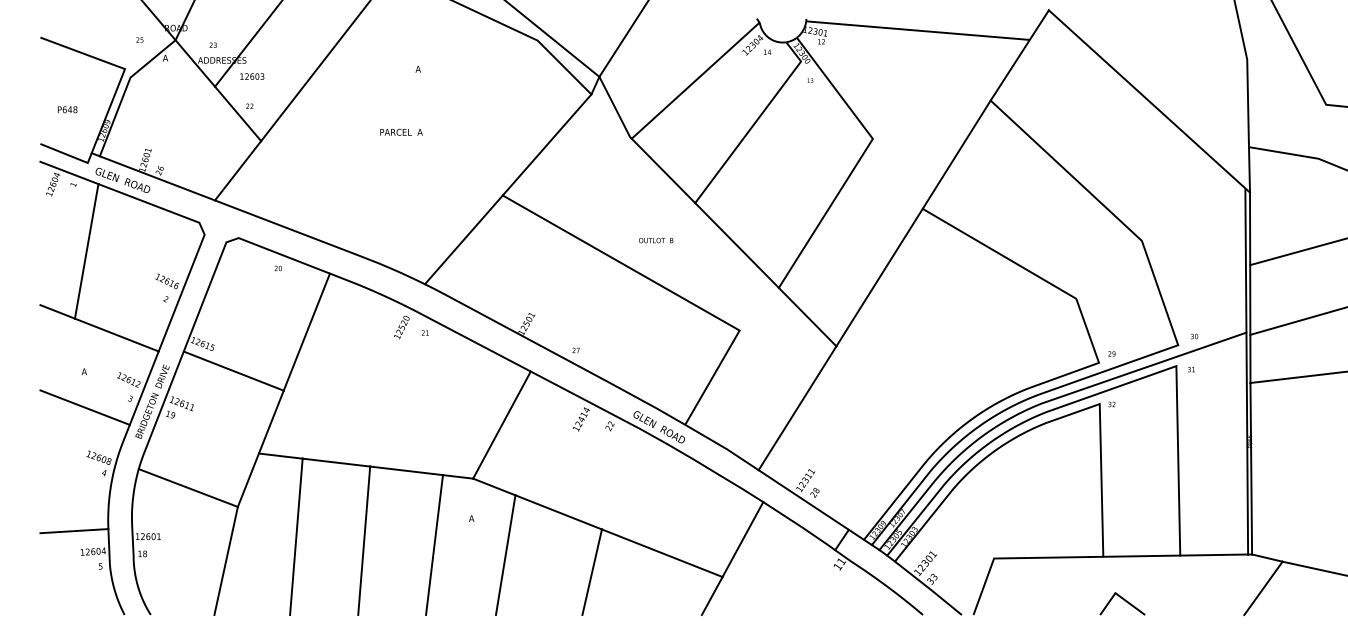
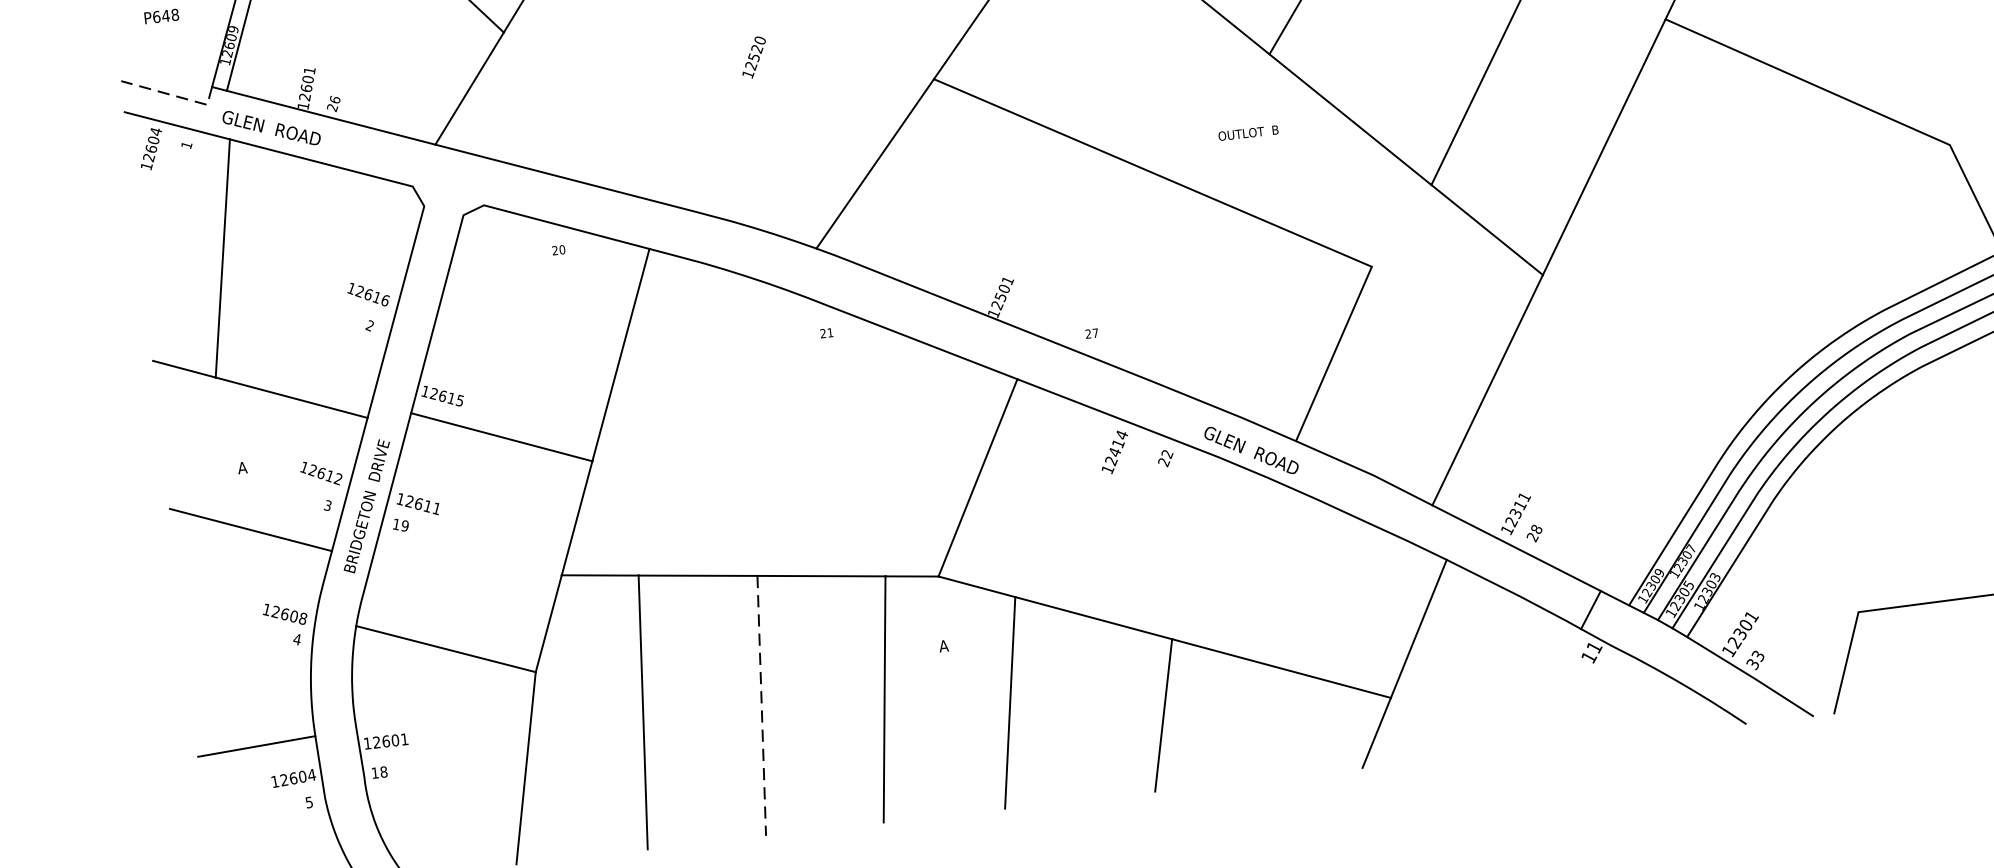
line: (69, 155) -> (173, 95), solid -> dashed
text: (656, 240) -> (1249, 132), moved
text: (401, 327) -> (753, 57), moved
line: (364, 541) -> (762, 707), solid -> dashed

